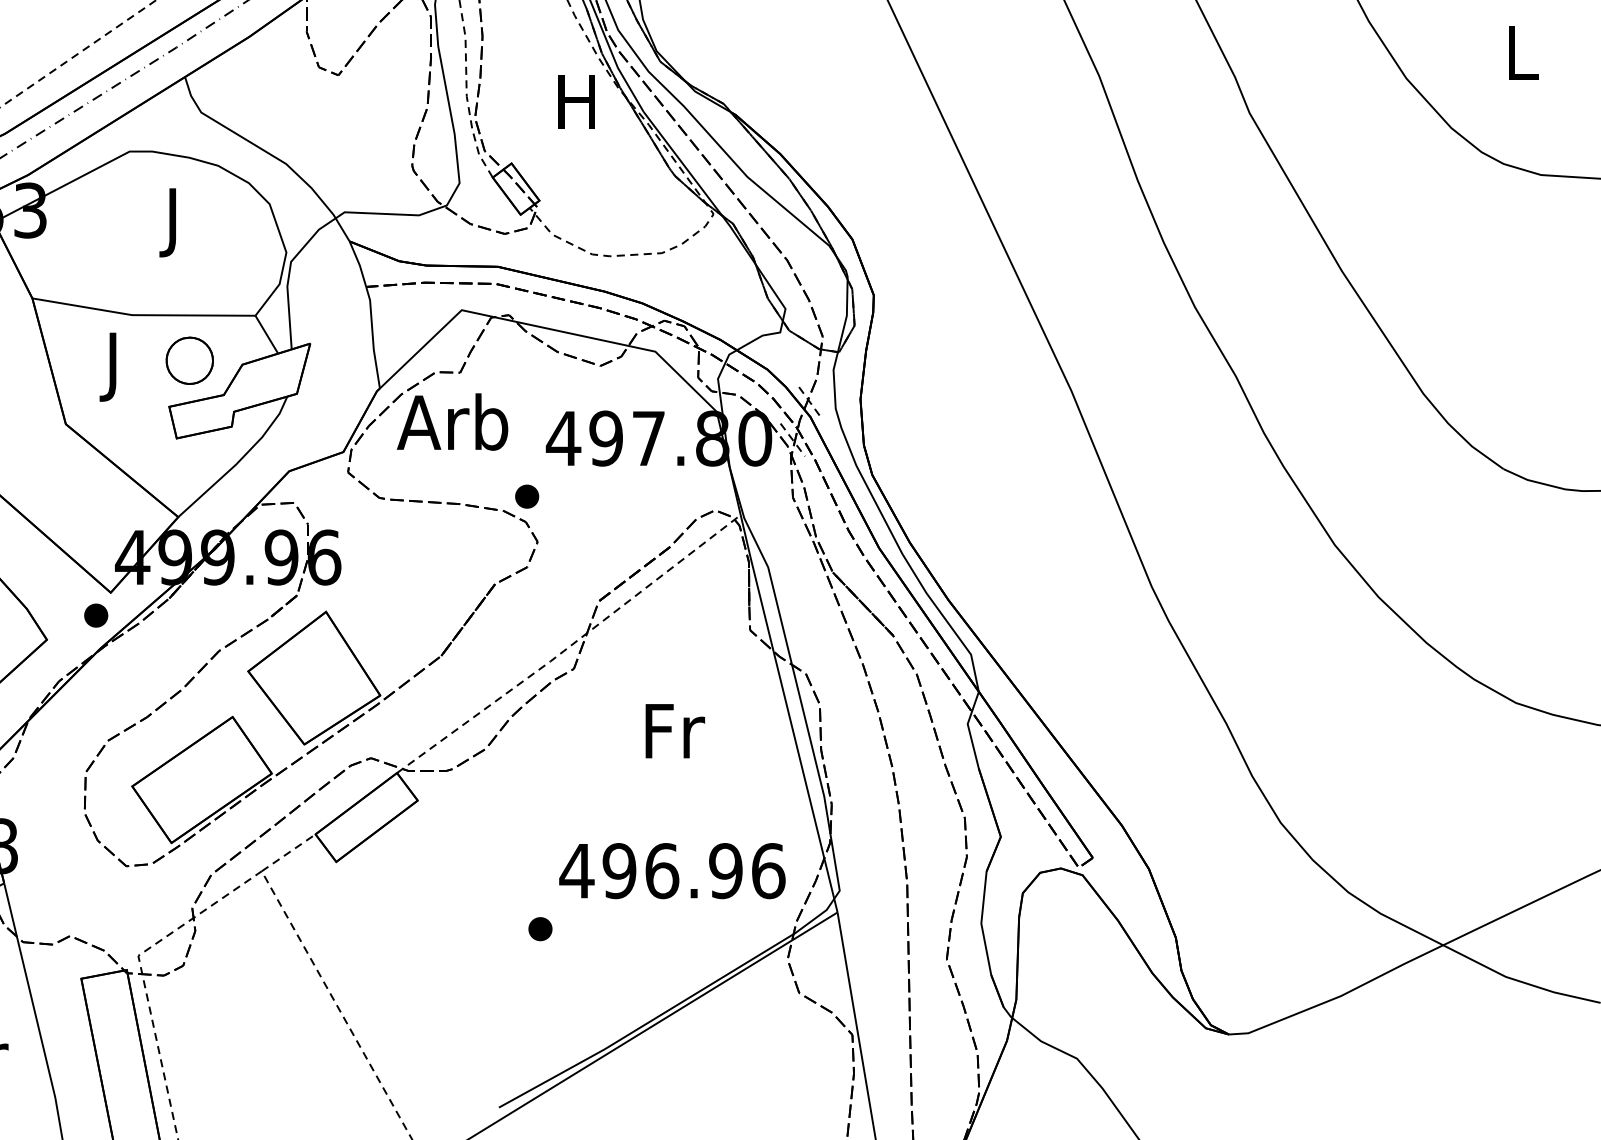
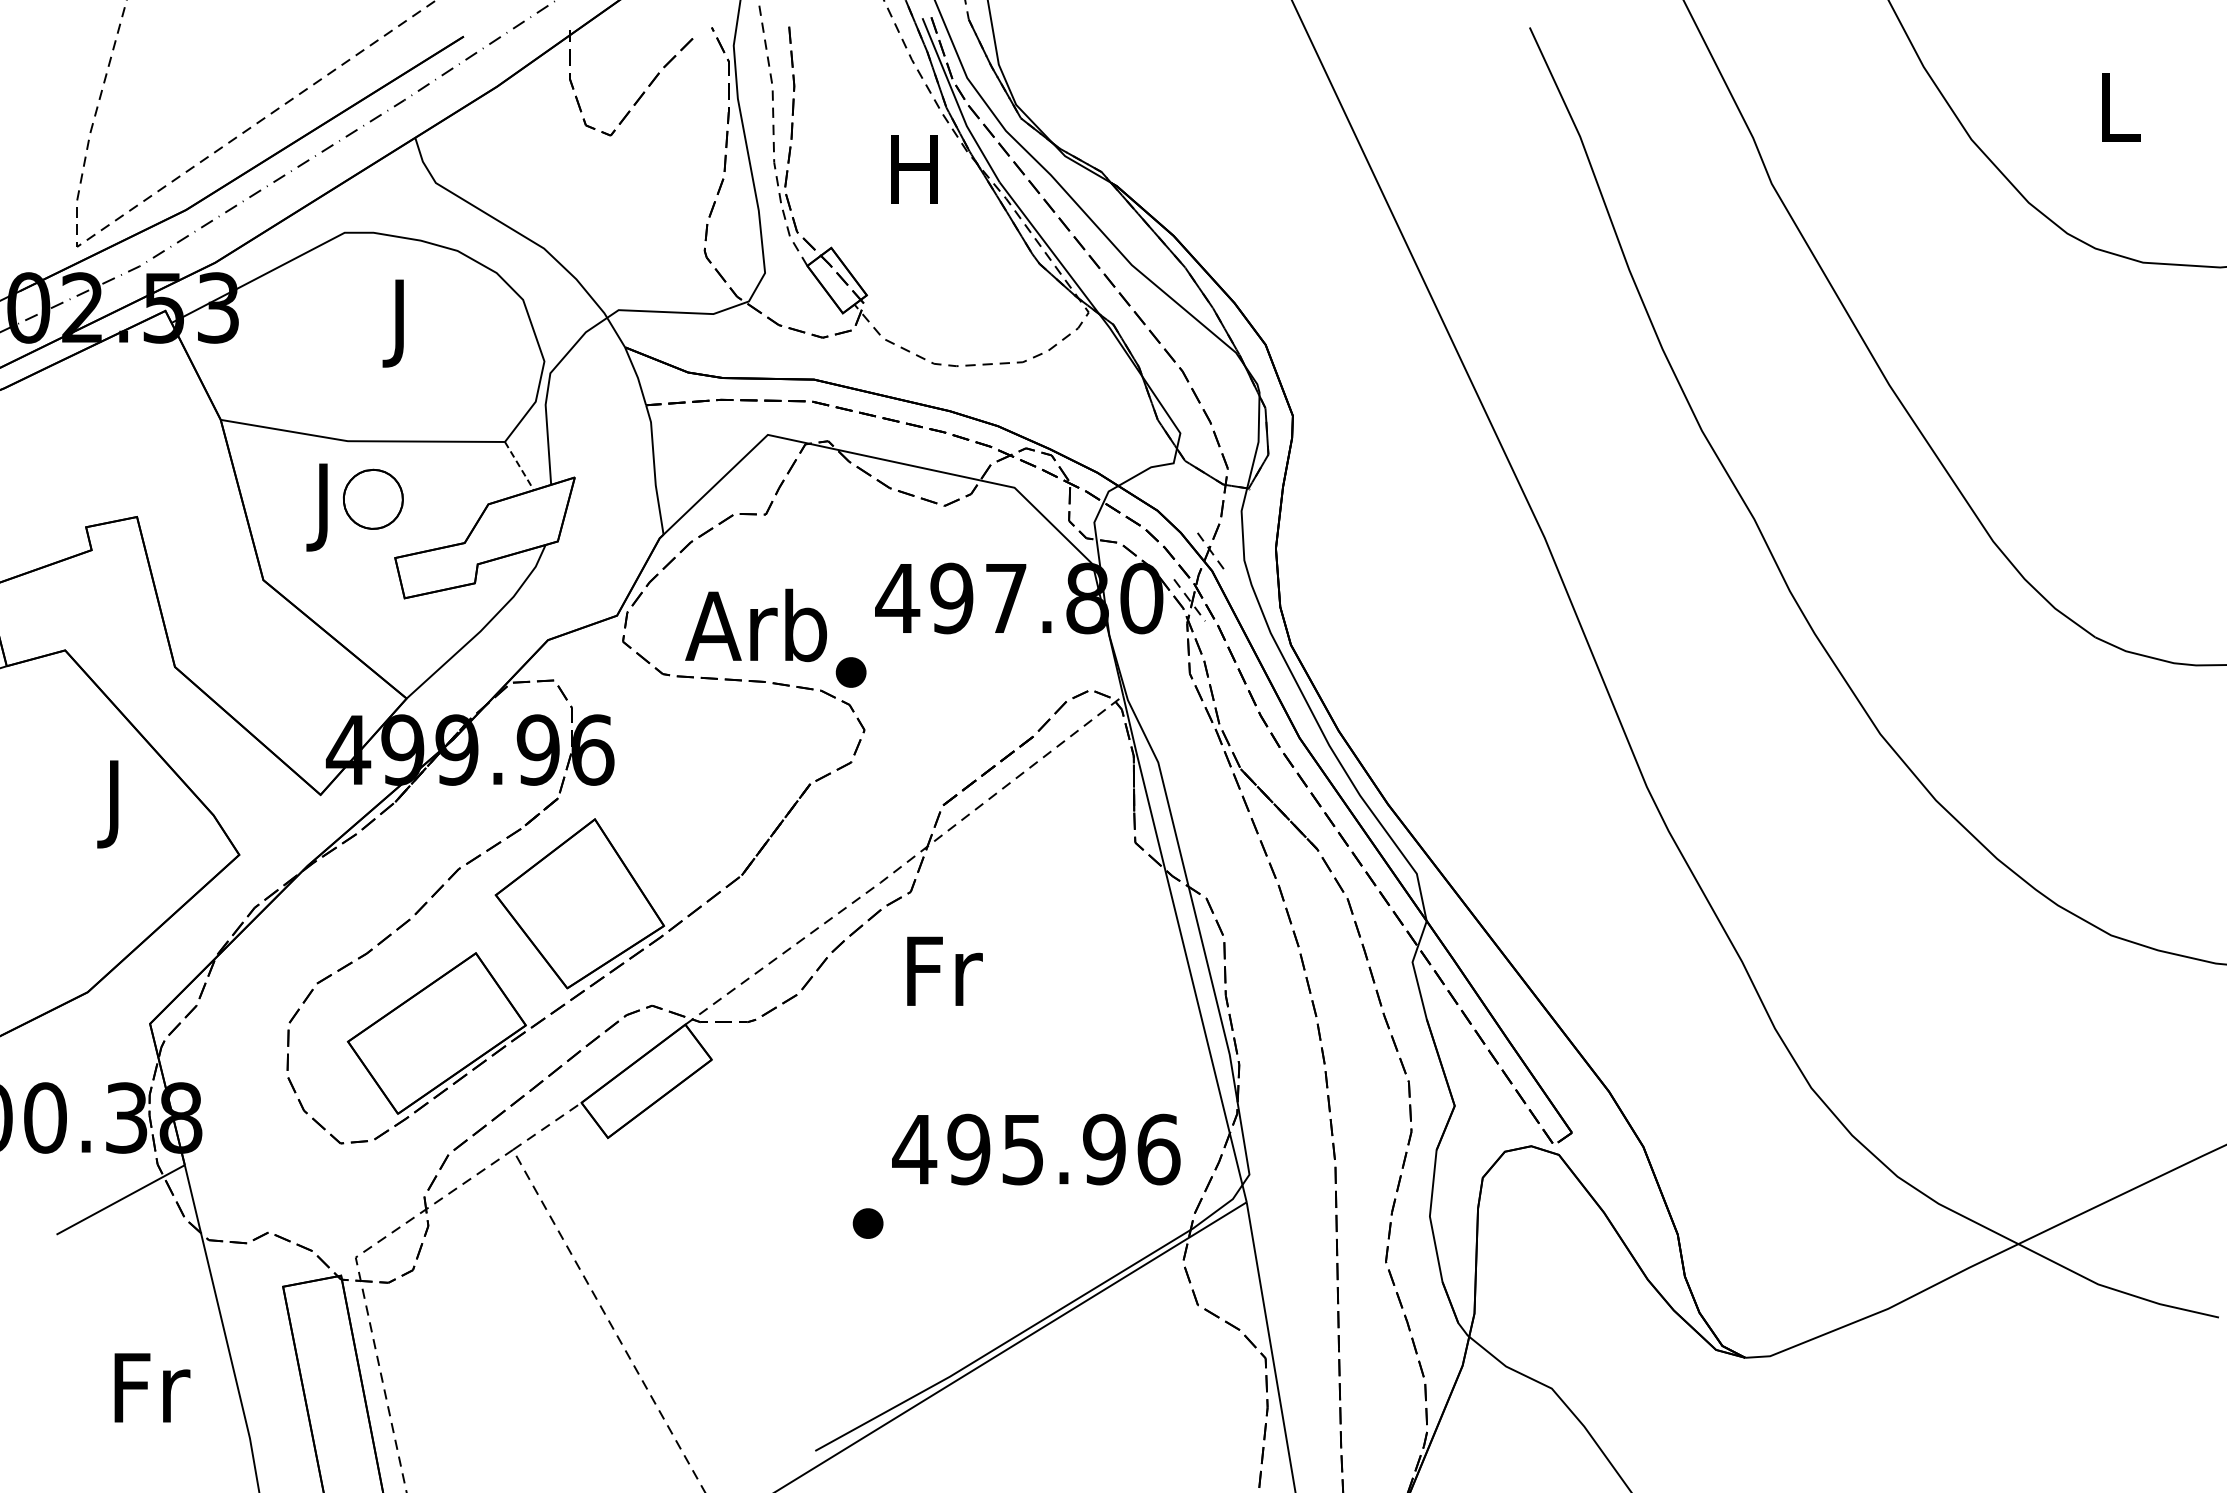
line: (266, 334) -> (519, 466), solid -> dashed
part: (189, 360) -> (373, 498), moved
text: (452, 422) -> (755, 625), moved
part: (95, 615) -> (301, 823), removed
text: (674, 730) -> (944, 970), moved
text: (662, 871) -> (1023, 1149), 496.96 -> 495.96

